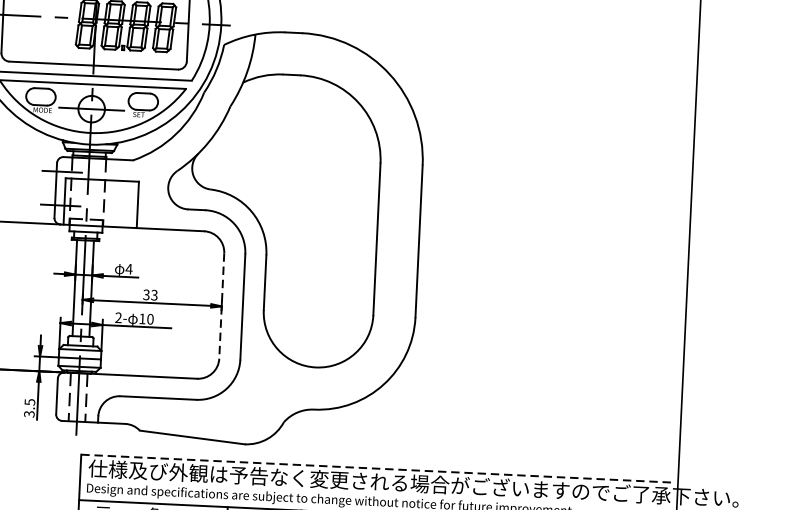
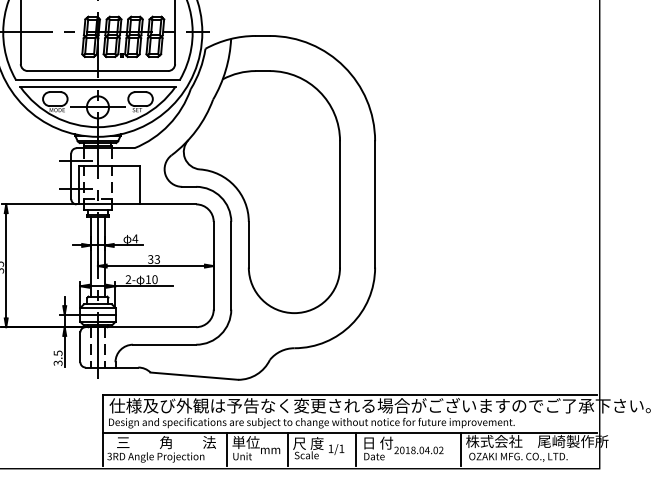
line: (221, 305) -> (213, 265), dashed -> solid
line: (377, 468) -> (349, 394), dashed -> solid

